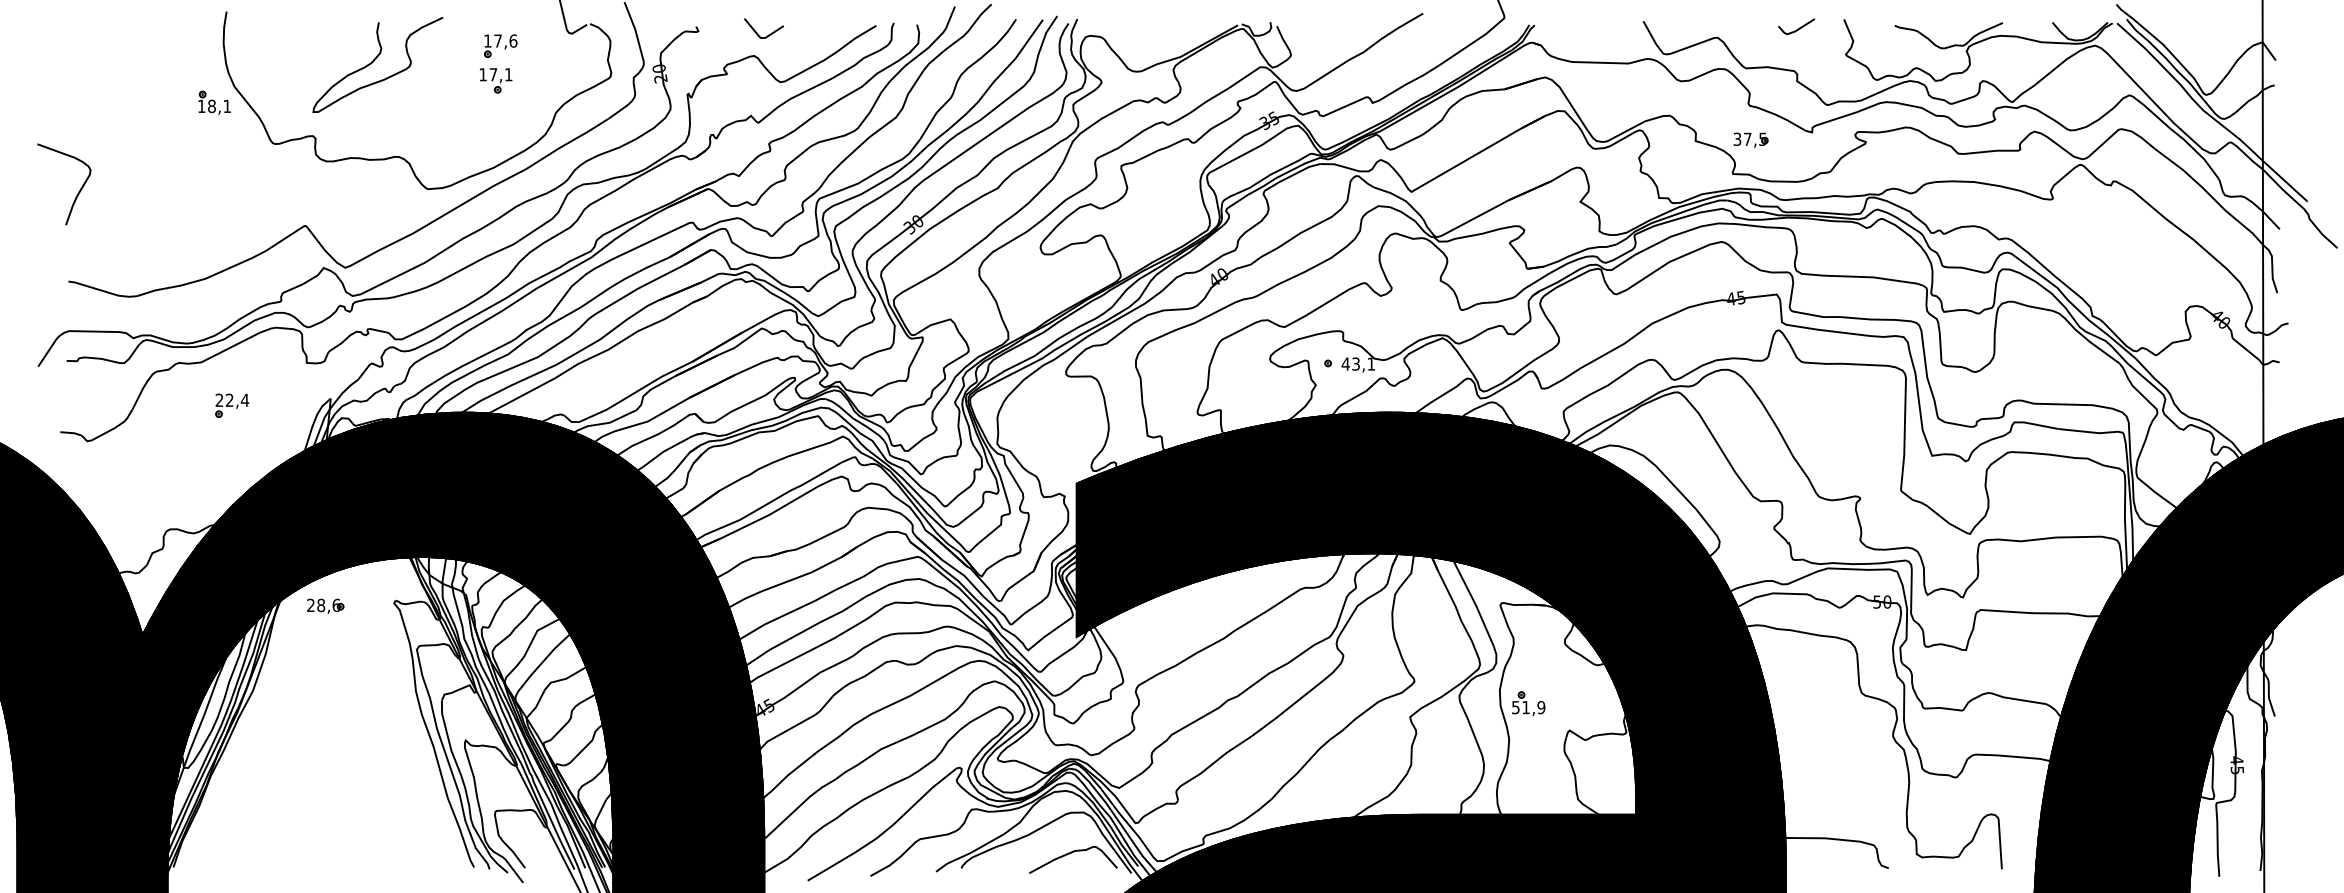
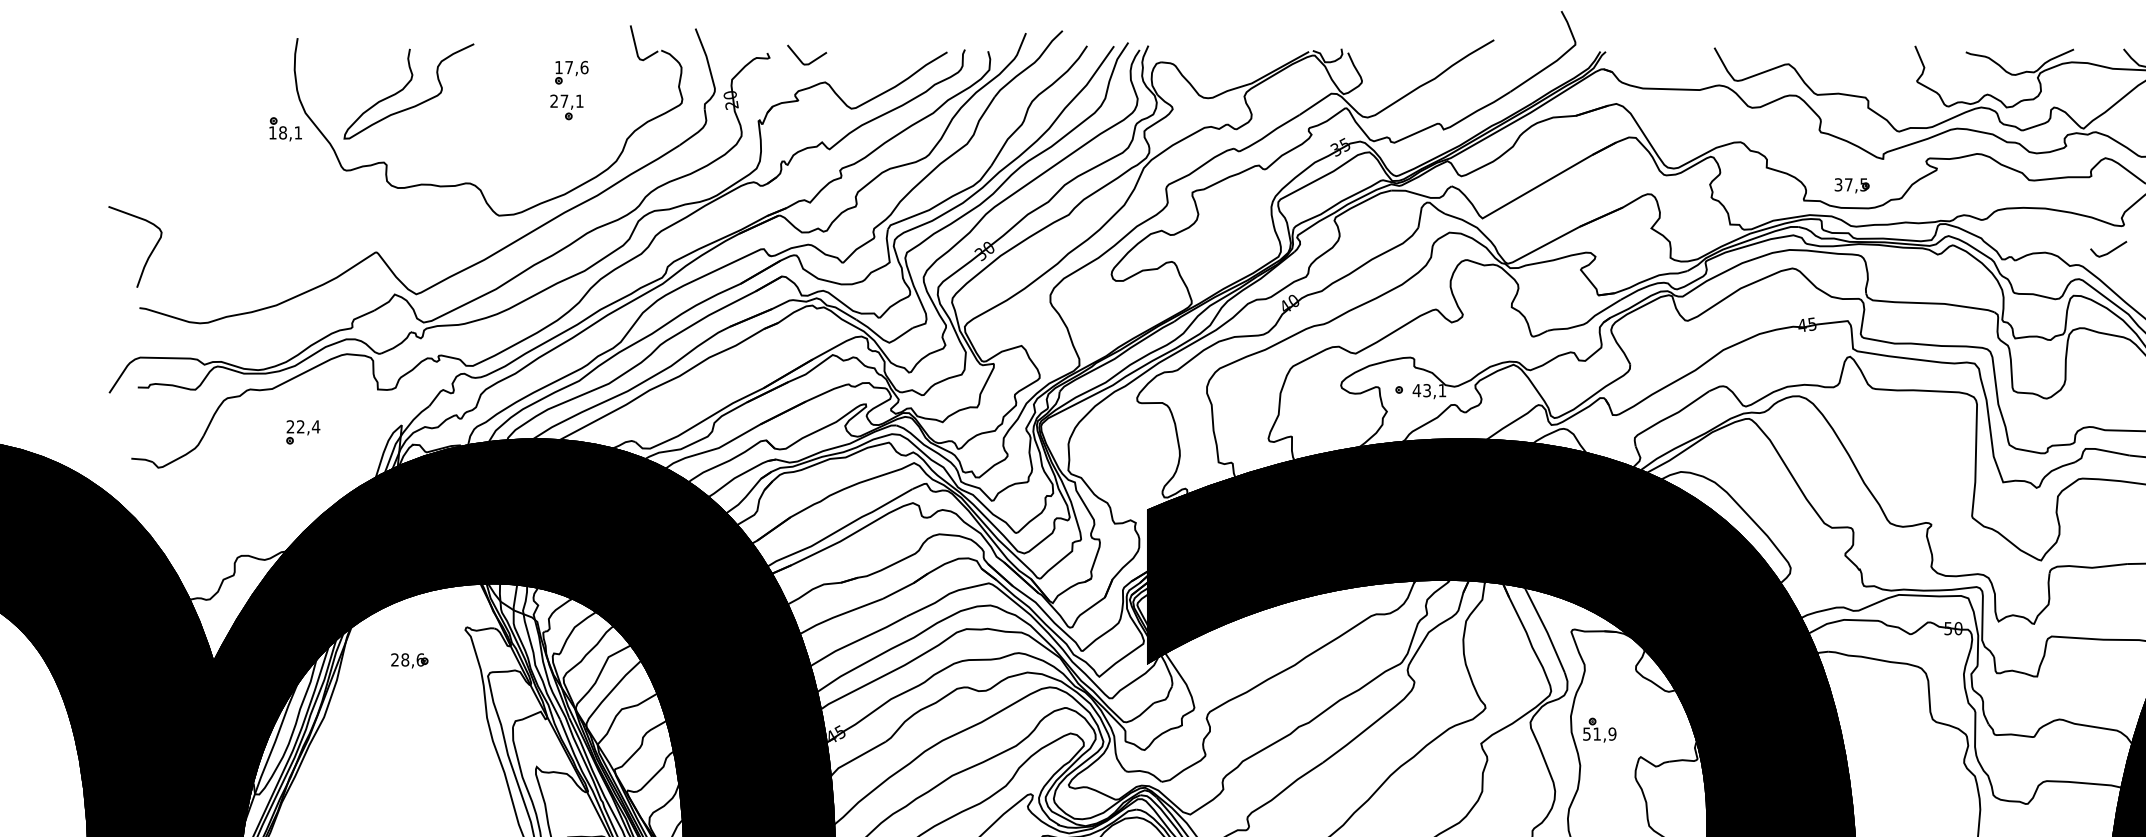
line: (1797, 28) -> (2109, 251), moved
line: (768, 34) -> (811, 61), moved
curve: (374, 61) -> (405, 88), moved
text: (482, 74) -> (553, 101), 17,1 -> 27,1
part: (1750, 139) -> (1851, 185), moved
curve: (78, 191) -> (149, 254), moved
part: (325, 605) -> (409, 660), moved

